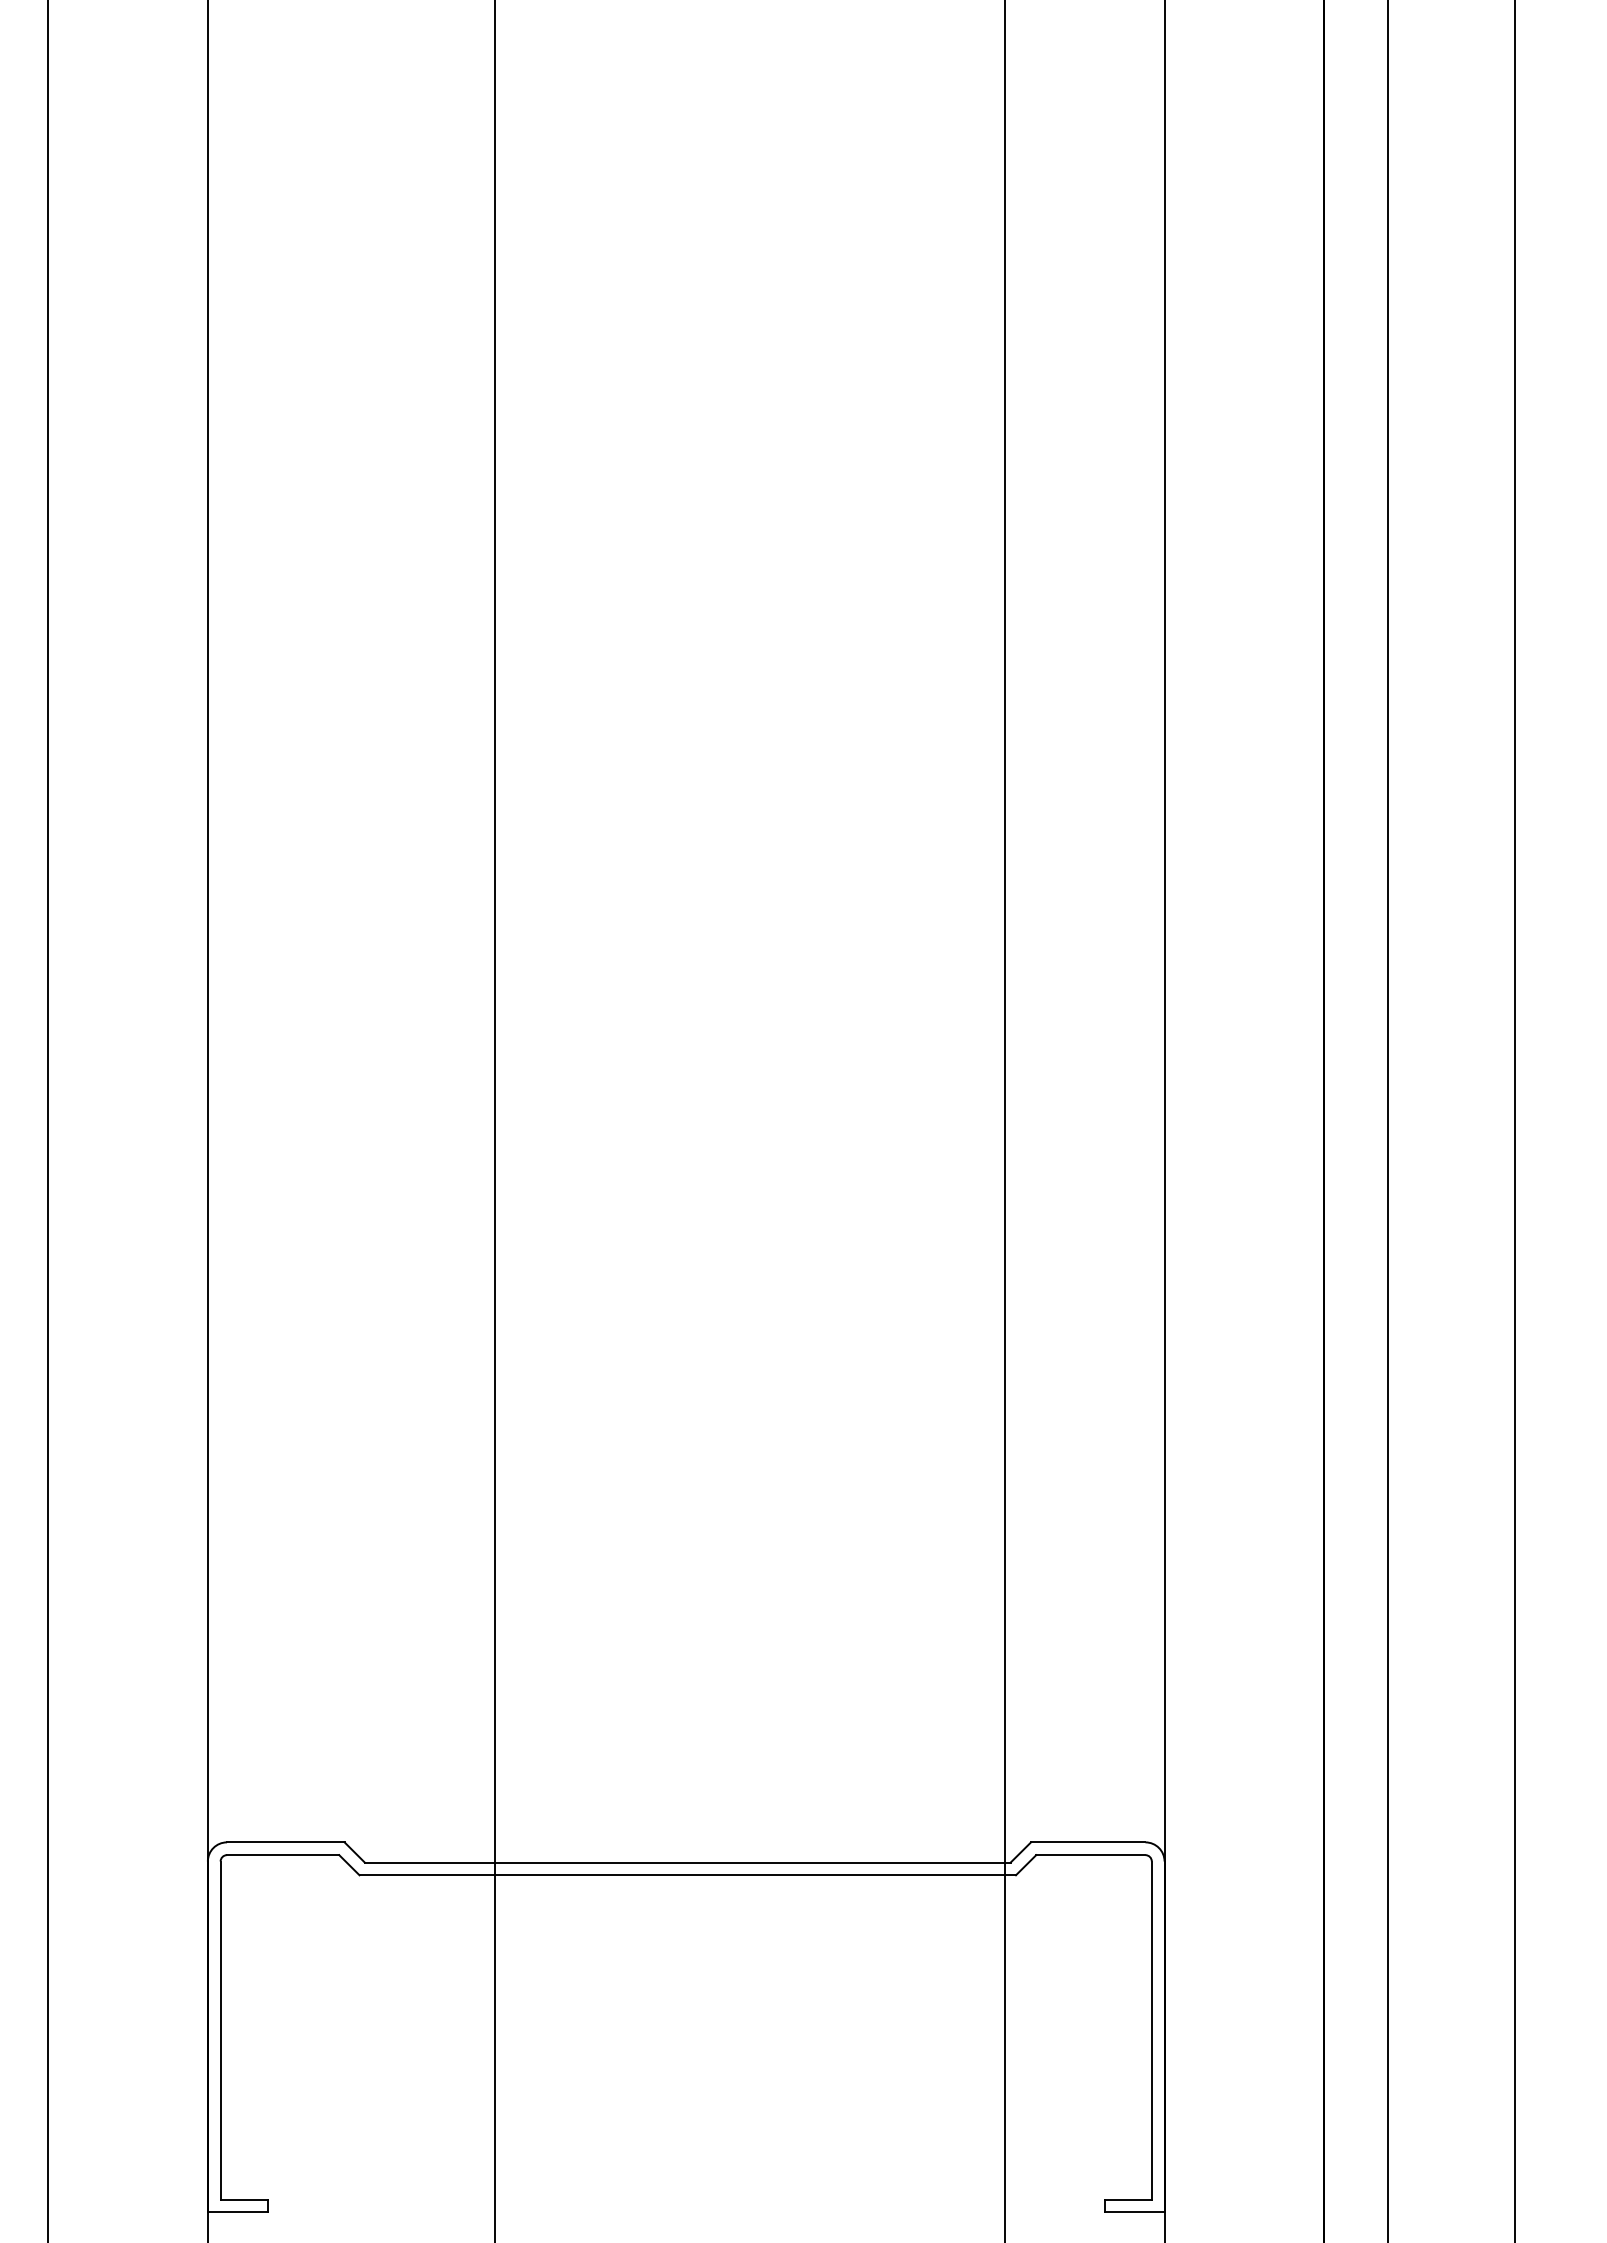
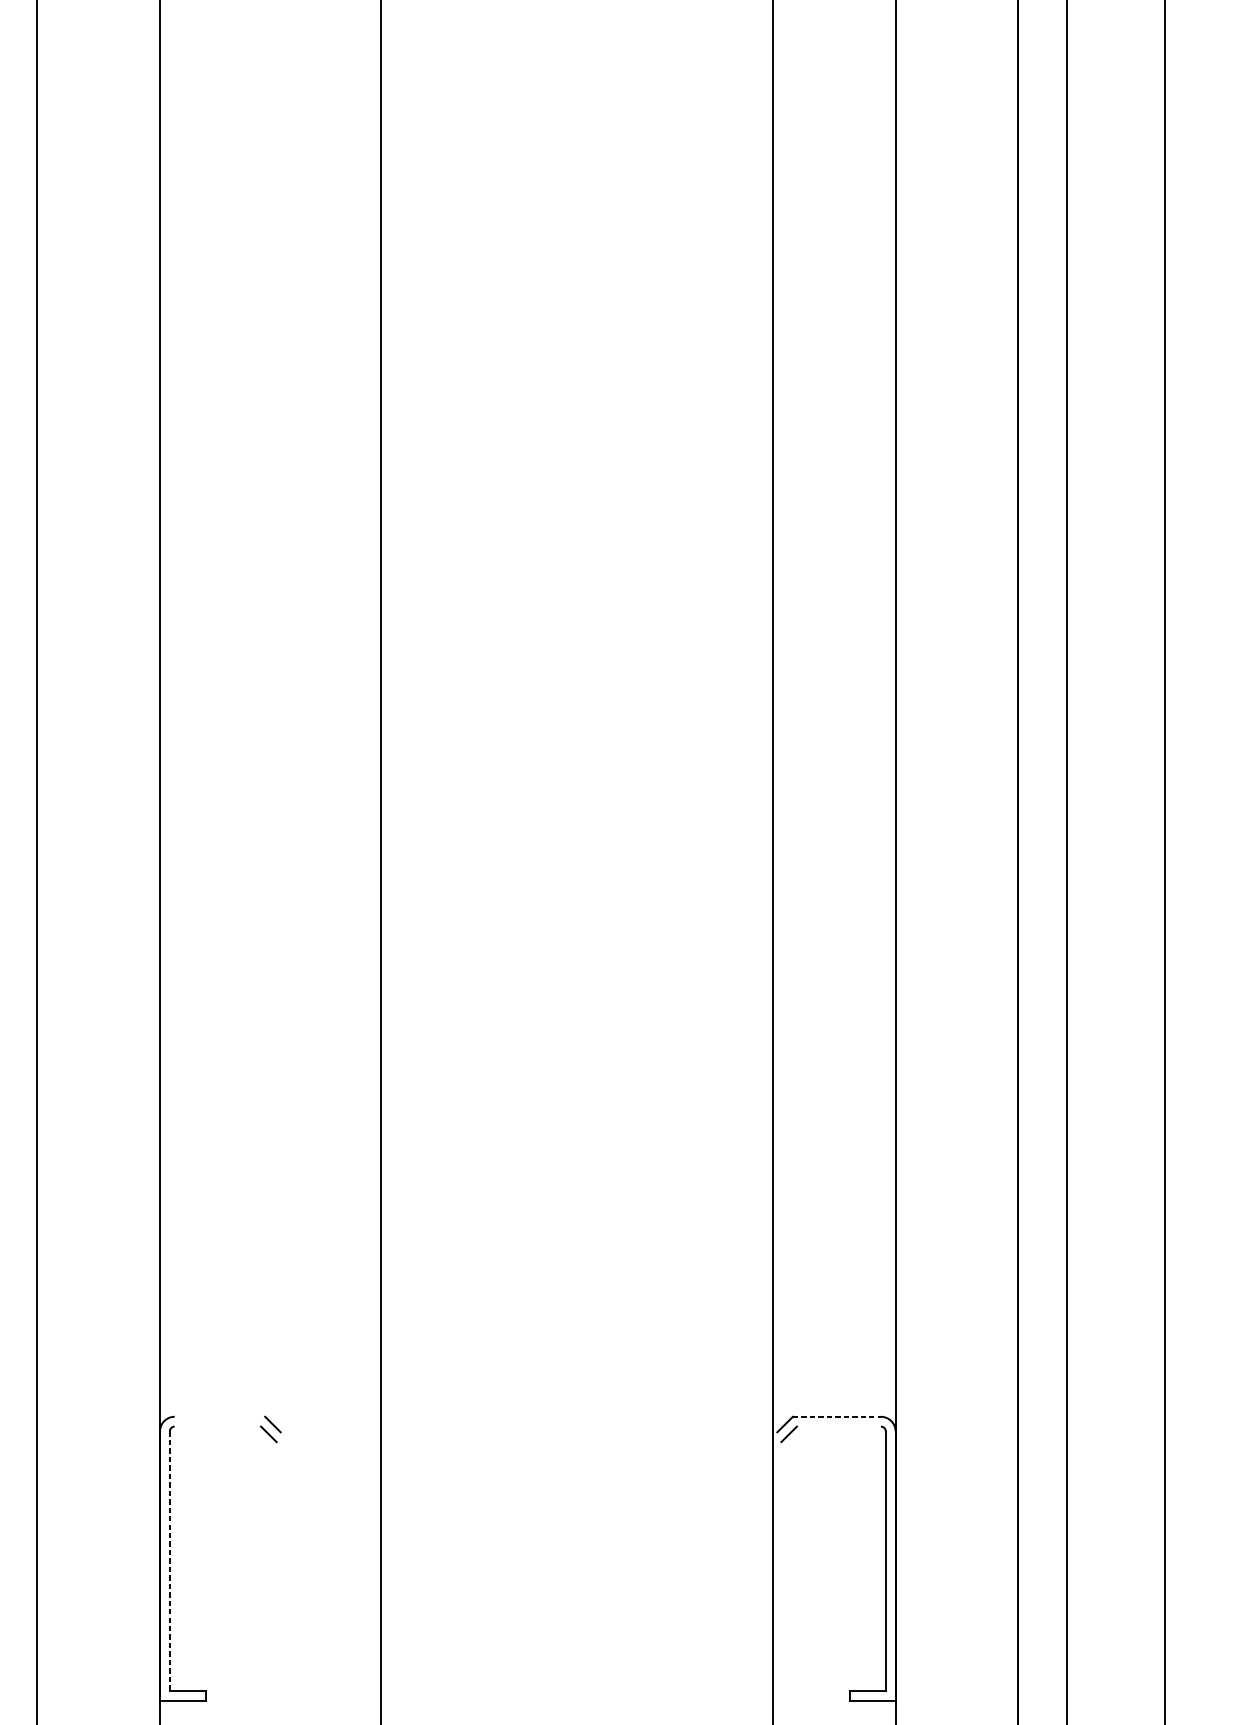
line: (285, 1842) -> (219, 1416), removed
line: (1088, 1842) -> (837, 1416), solid -> dashed
line: (283, 1855) -> (218, 1426), removed
line: (1090, 1855) -> (838, 1426), removed
line: (687, 1862) -> (528, 1432), removed
line: (687, 1875) -> (528, 1442), removed
line: (220, 2031) -> (169, 1562), solid -> dashed

